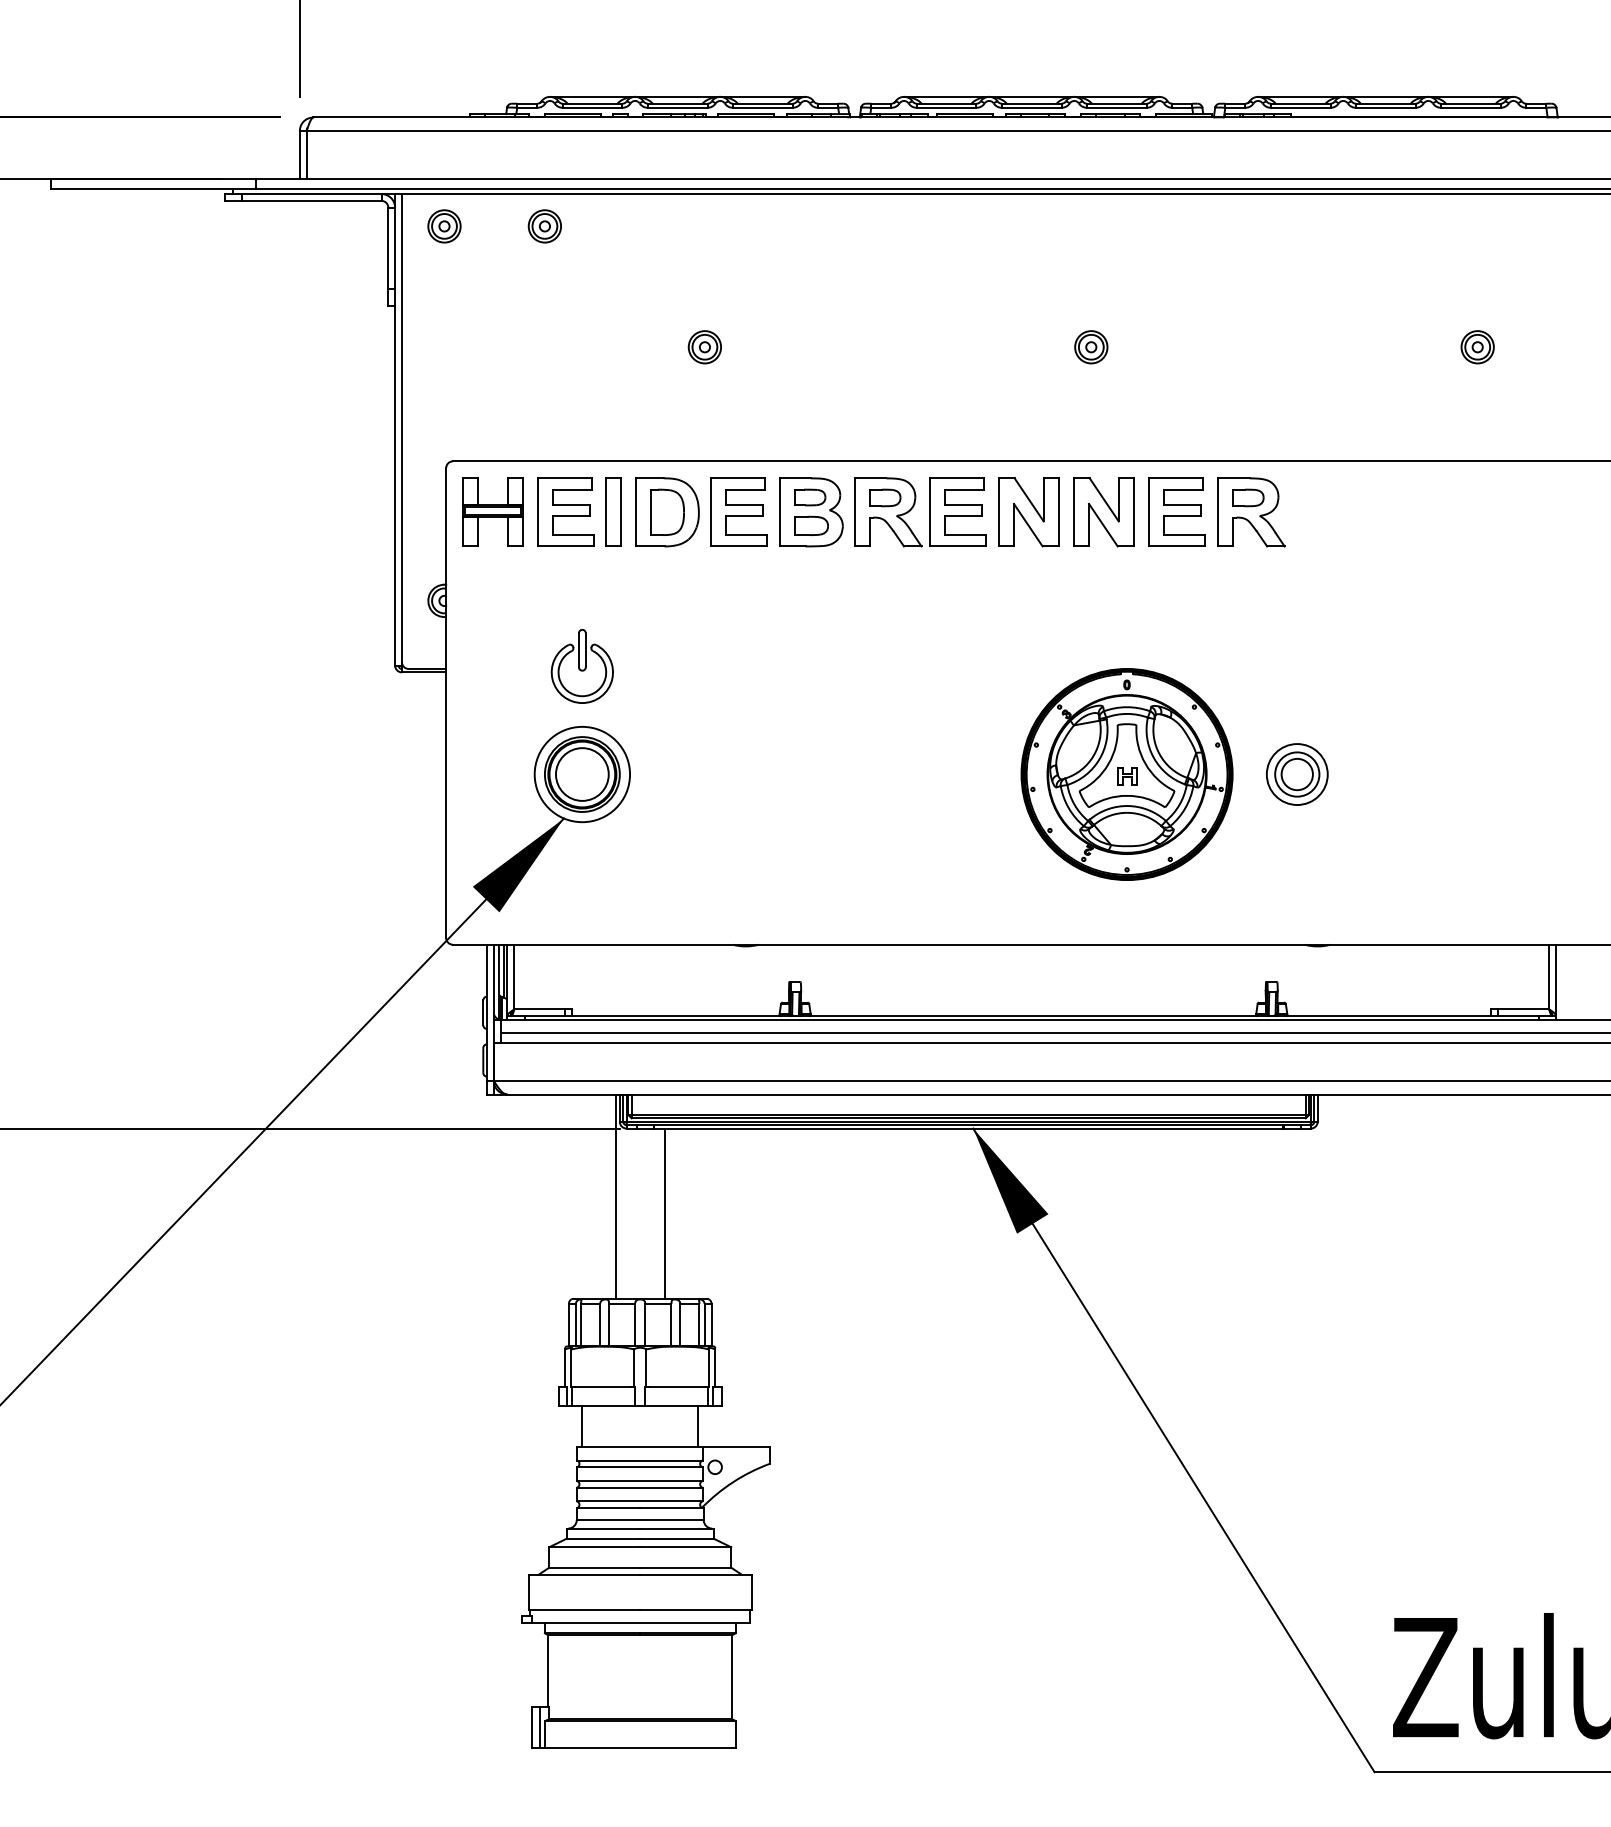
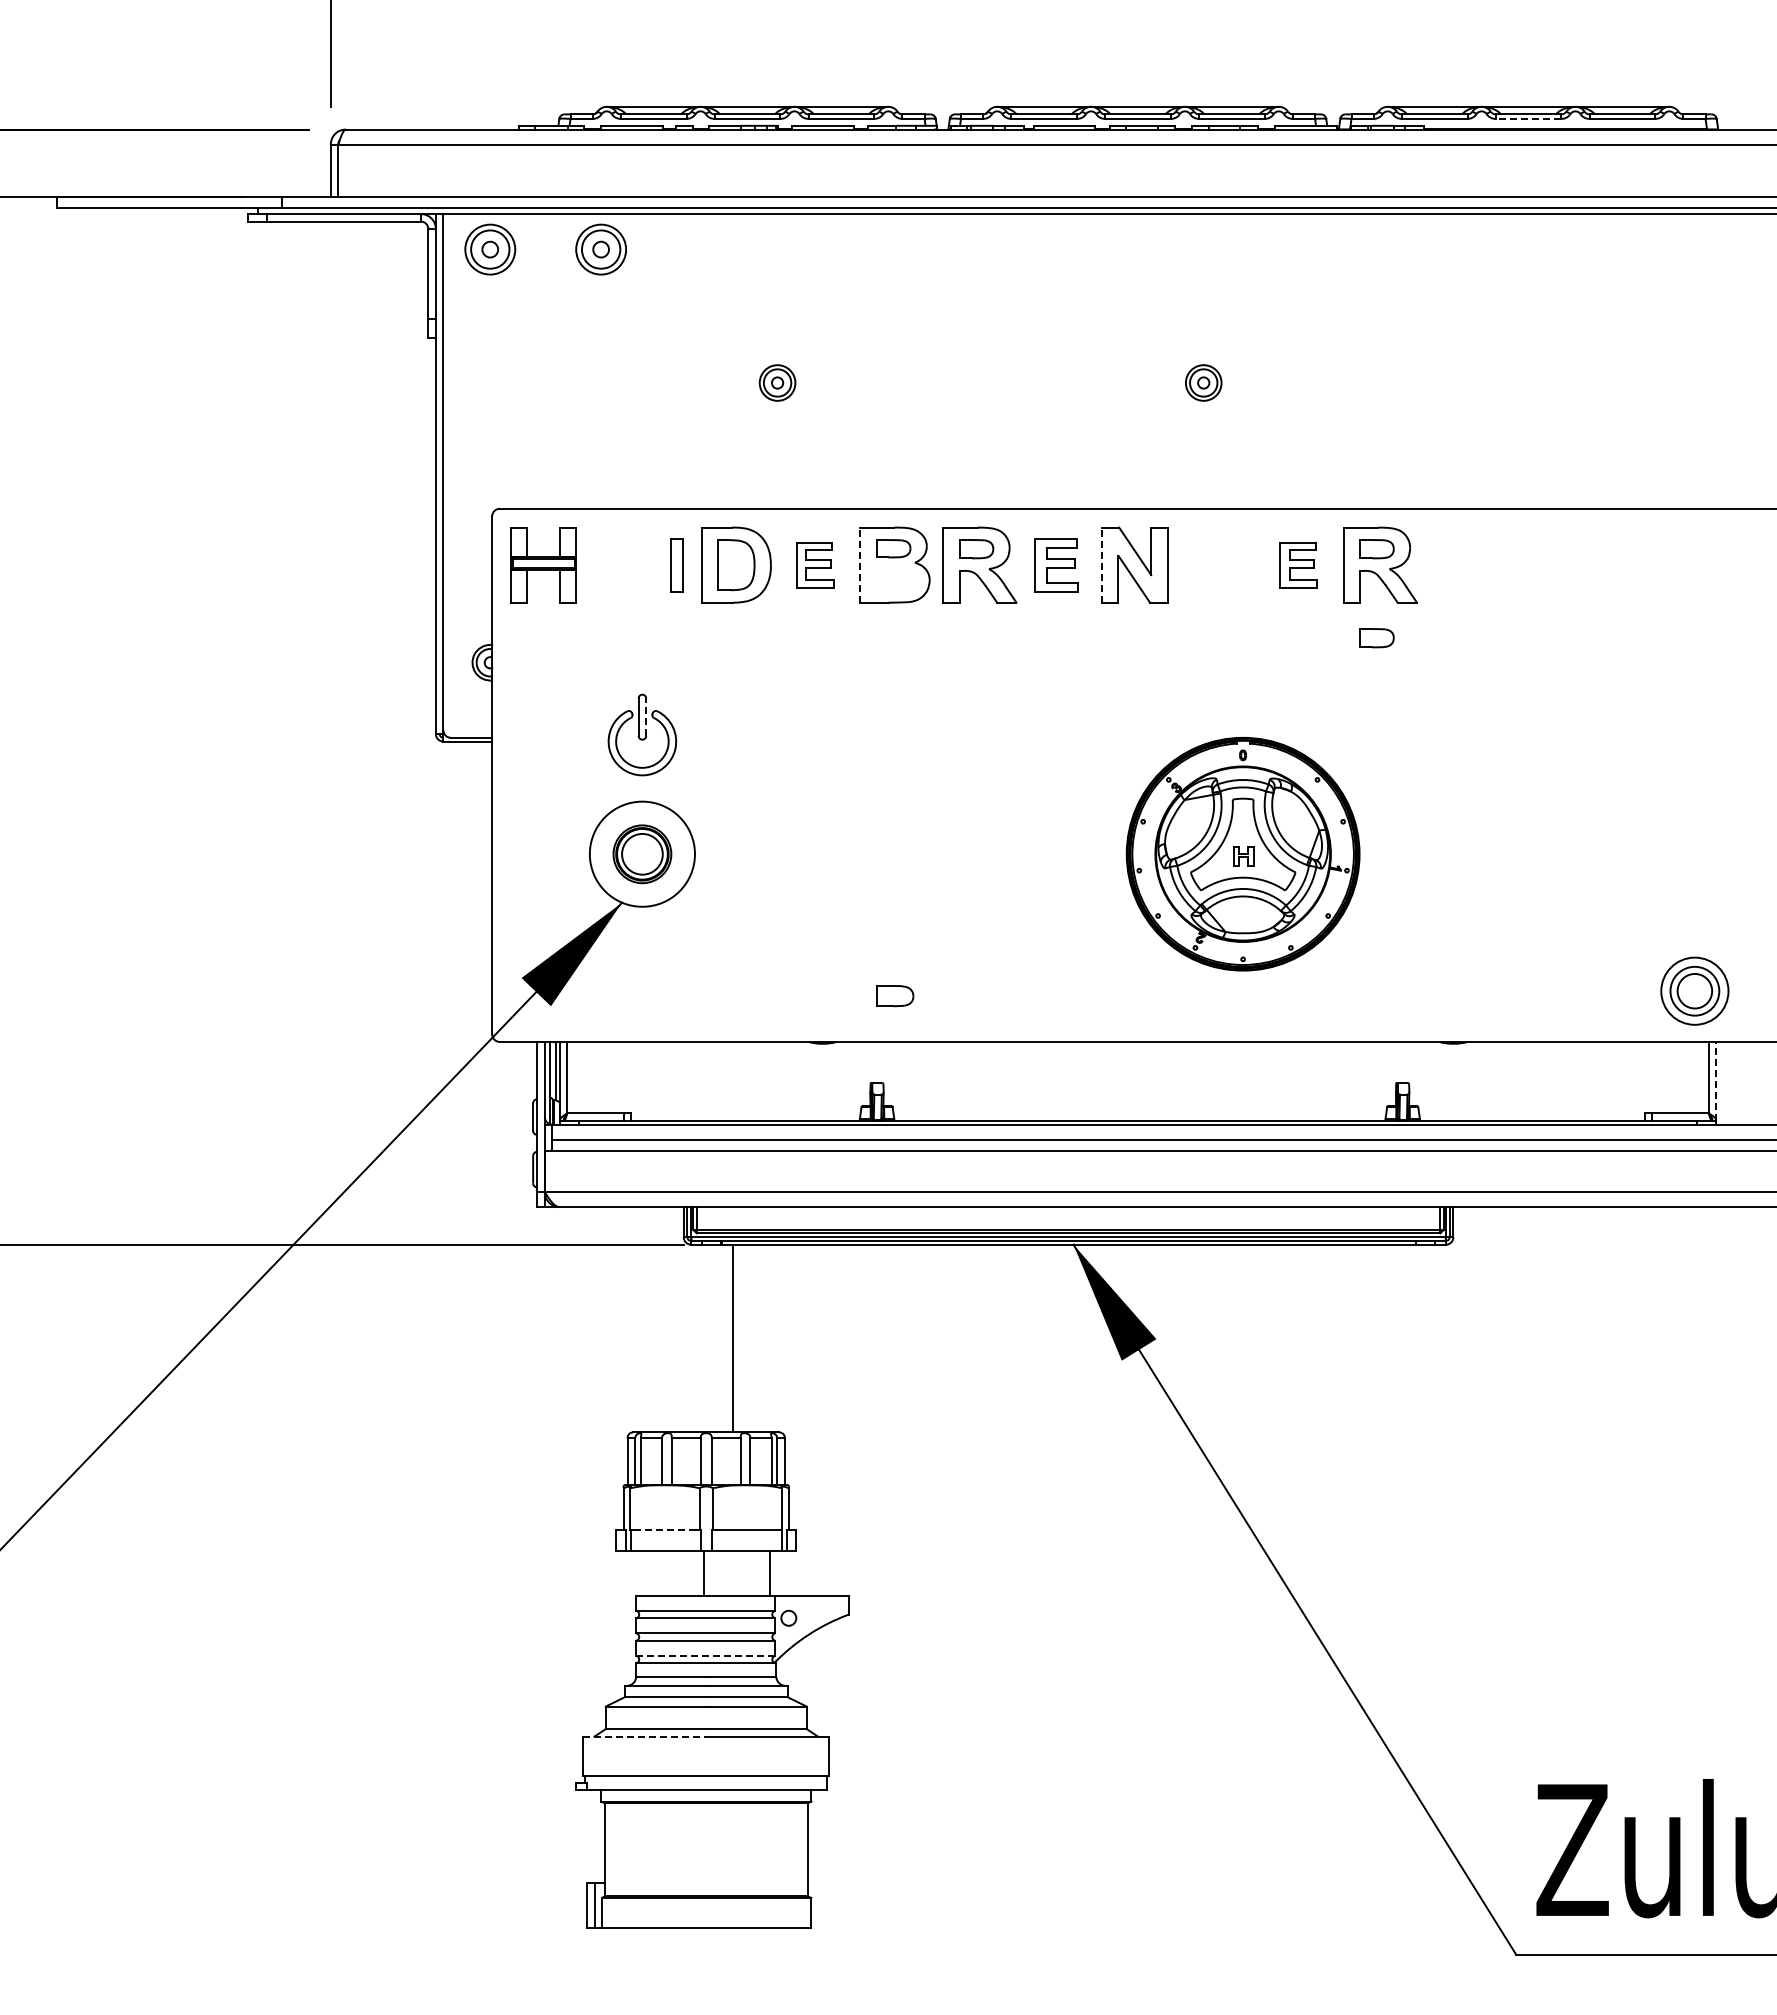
line: (1385, 107) -> (1528, 118), solid -> dashed
part: (444, 226) -> (490, 249), size x1.4
part: (544, 226) -> (600, 249), size x1.4
part: (1477, 346) -> (1629, 382), removed
part: (1103, 511) -> (1217, 564), removed
part: (566, 512) -> (624, 565), removed
part: (613, 512) -> (676, 565), size x0.7
part: (738, 512) -> (814, 565), size x0.6
line: (780, 512) -> (860, 565), solid -> dashed
part: (957, 512) -> (1056, 565), size x0.7
line: (999, 512) -> (1102, 565), solid -> dashed
part: (1177, 512) -> (1298, 565), size x0.6
part: (811, 526) -> (895, 996), moved
part: (1247, 578) -> (1376, 638), added
line: (586, 650) -> (646, 717), solid -> dashed
part: (1296, 773) -> (1694, 990), moved
part: (582, 774) -> (642, 854), size x0.7
line: (1556, 979) -> (1716, 1080), solid -> dashed
line: (615, 1196) -> (679, 1319), removed
line: (603, 1387) -> (665, 1530), solid -> dashed
line: (582, 1425) -> (704, 1572), moved
line: (639, 1501) -> (705, 1655), solid -> dashed
line: (585, 1574) -> (645, 1736), solid -> dashed

